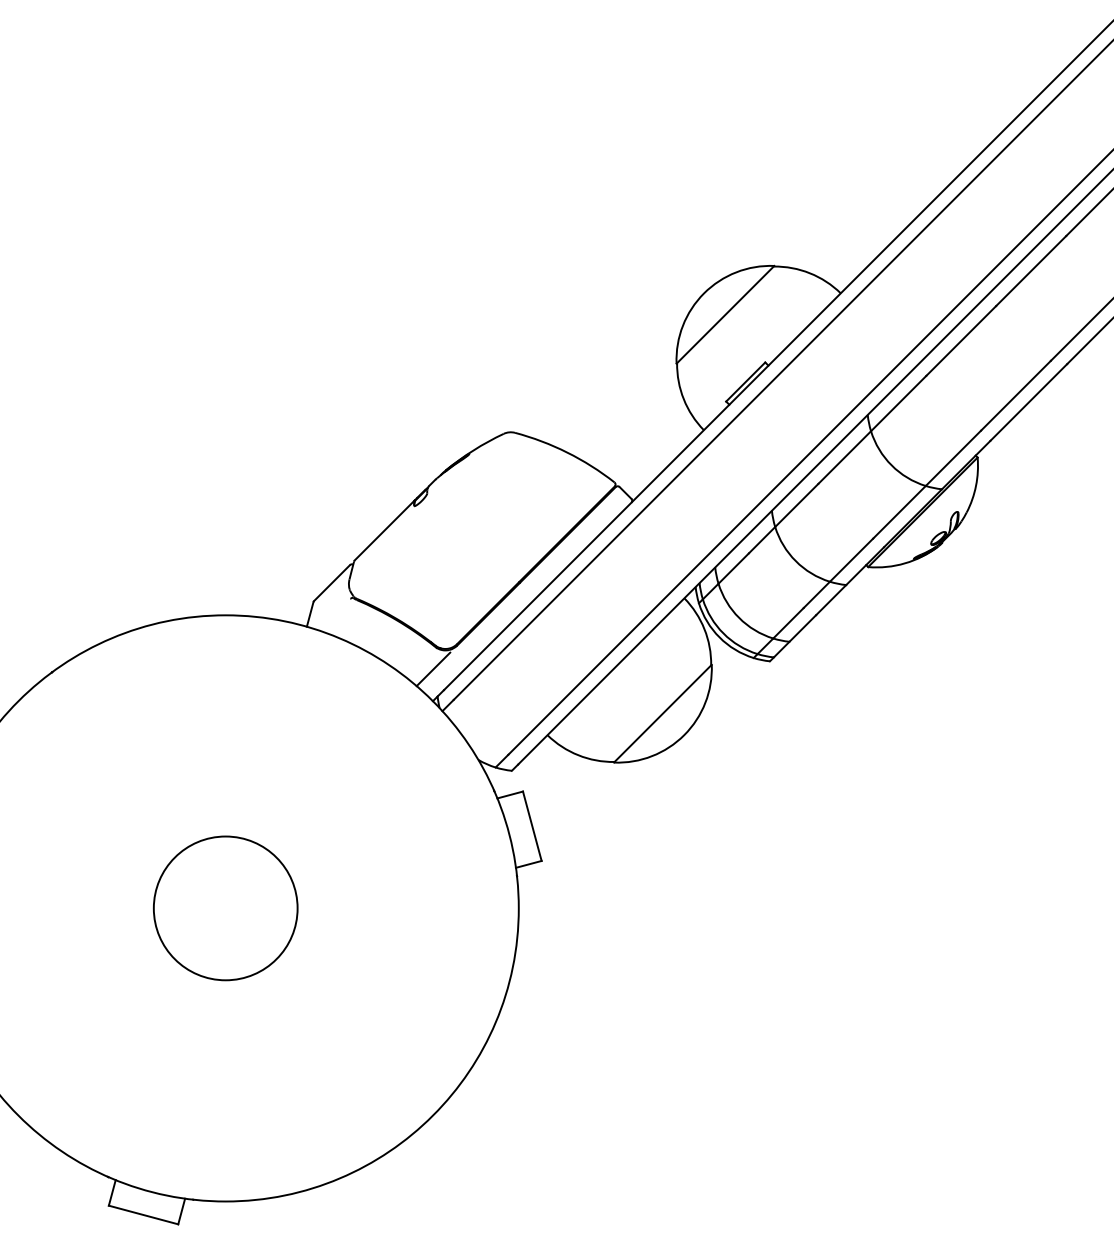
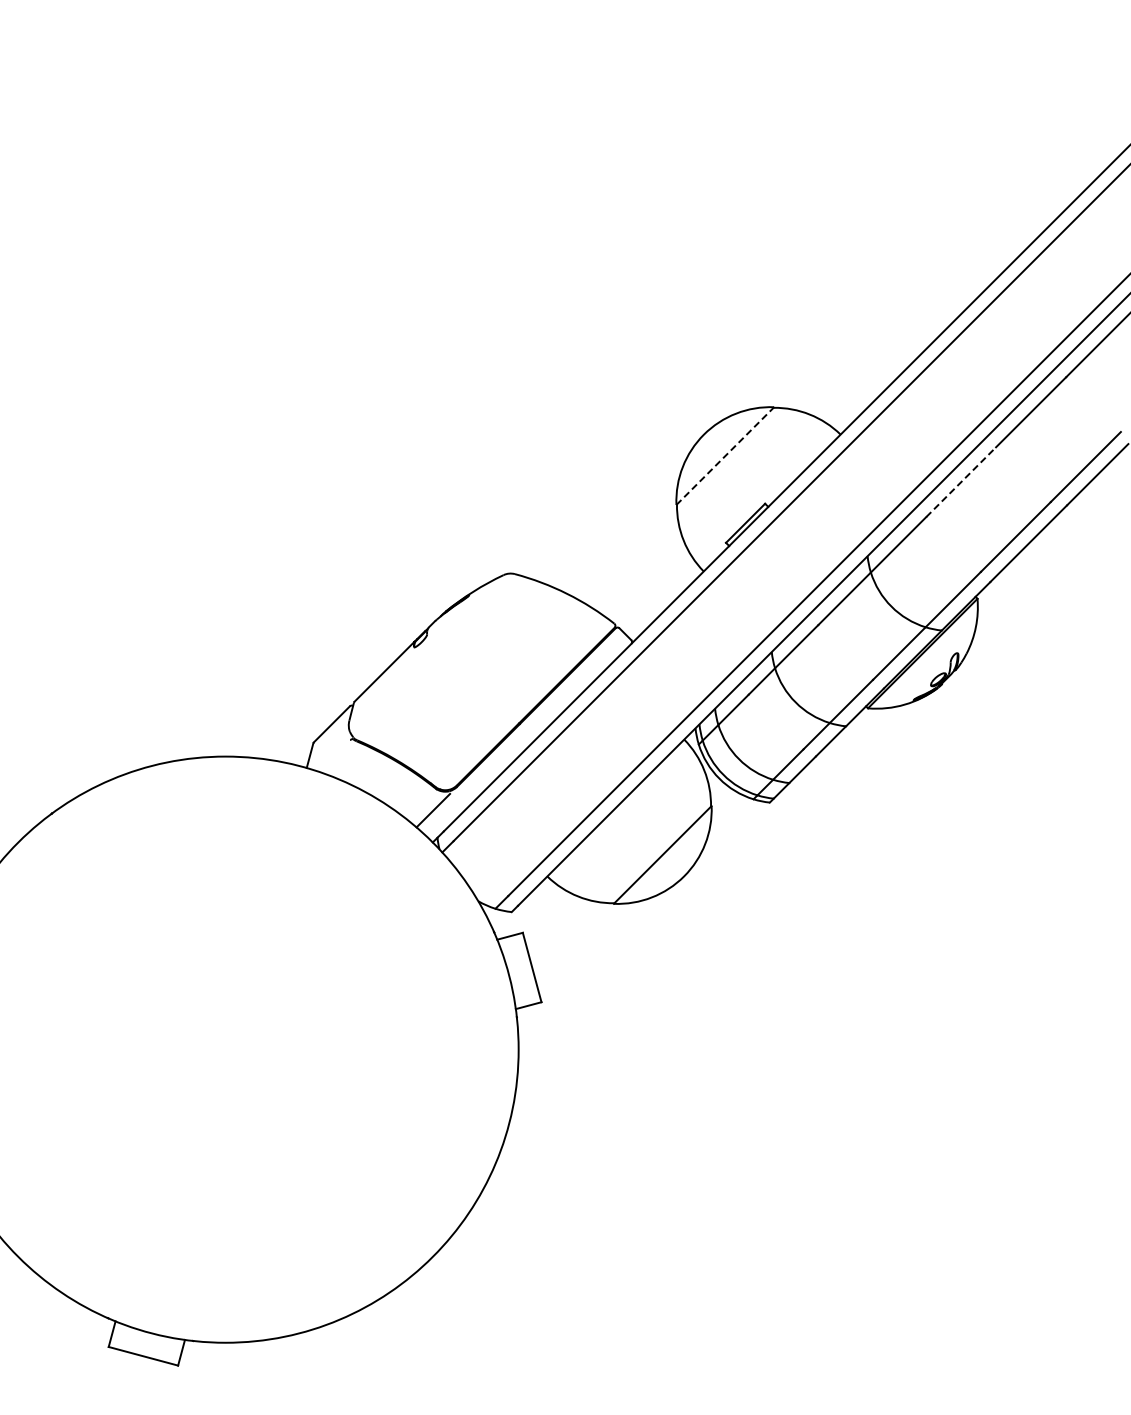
line: (725, 314) -> (725, 455), solid -> dashed
line: (961, 340) -> (961, 481), solid -> dashed
circle: (225, 908) -> (225, 1049), removed

